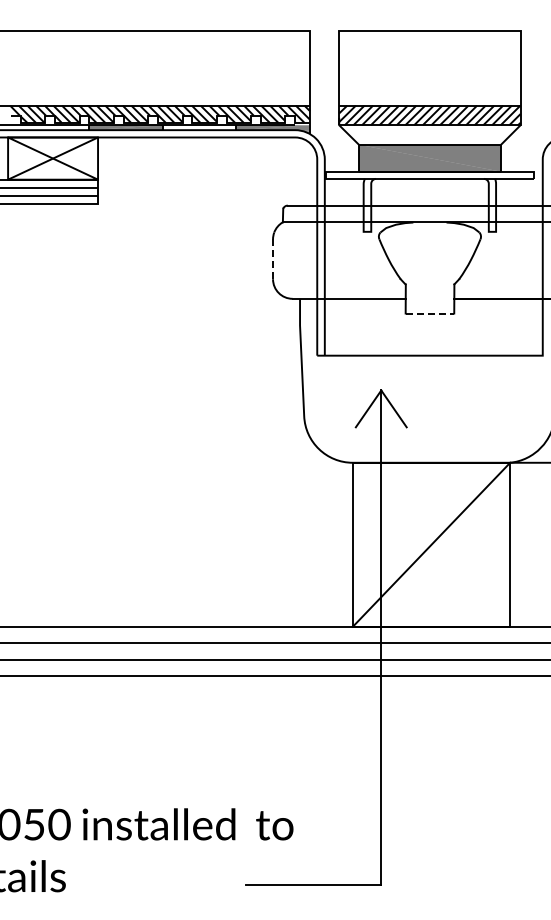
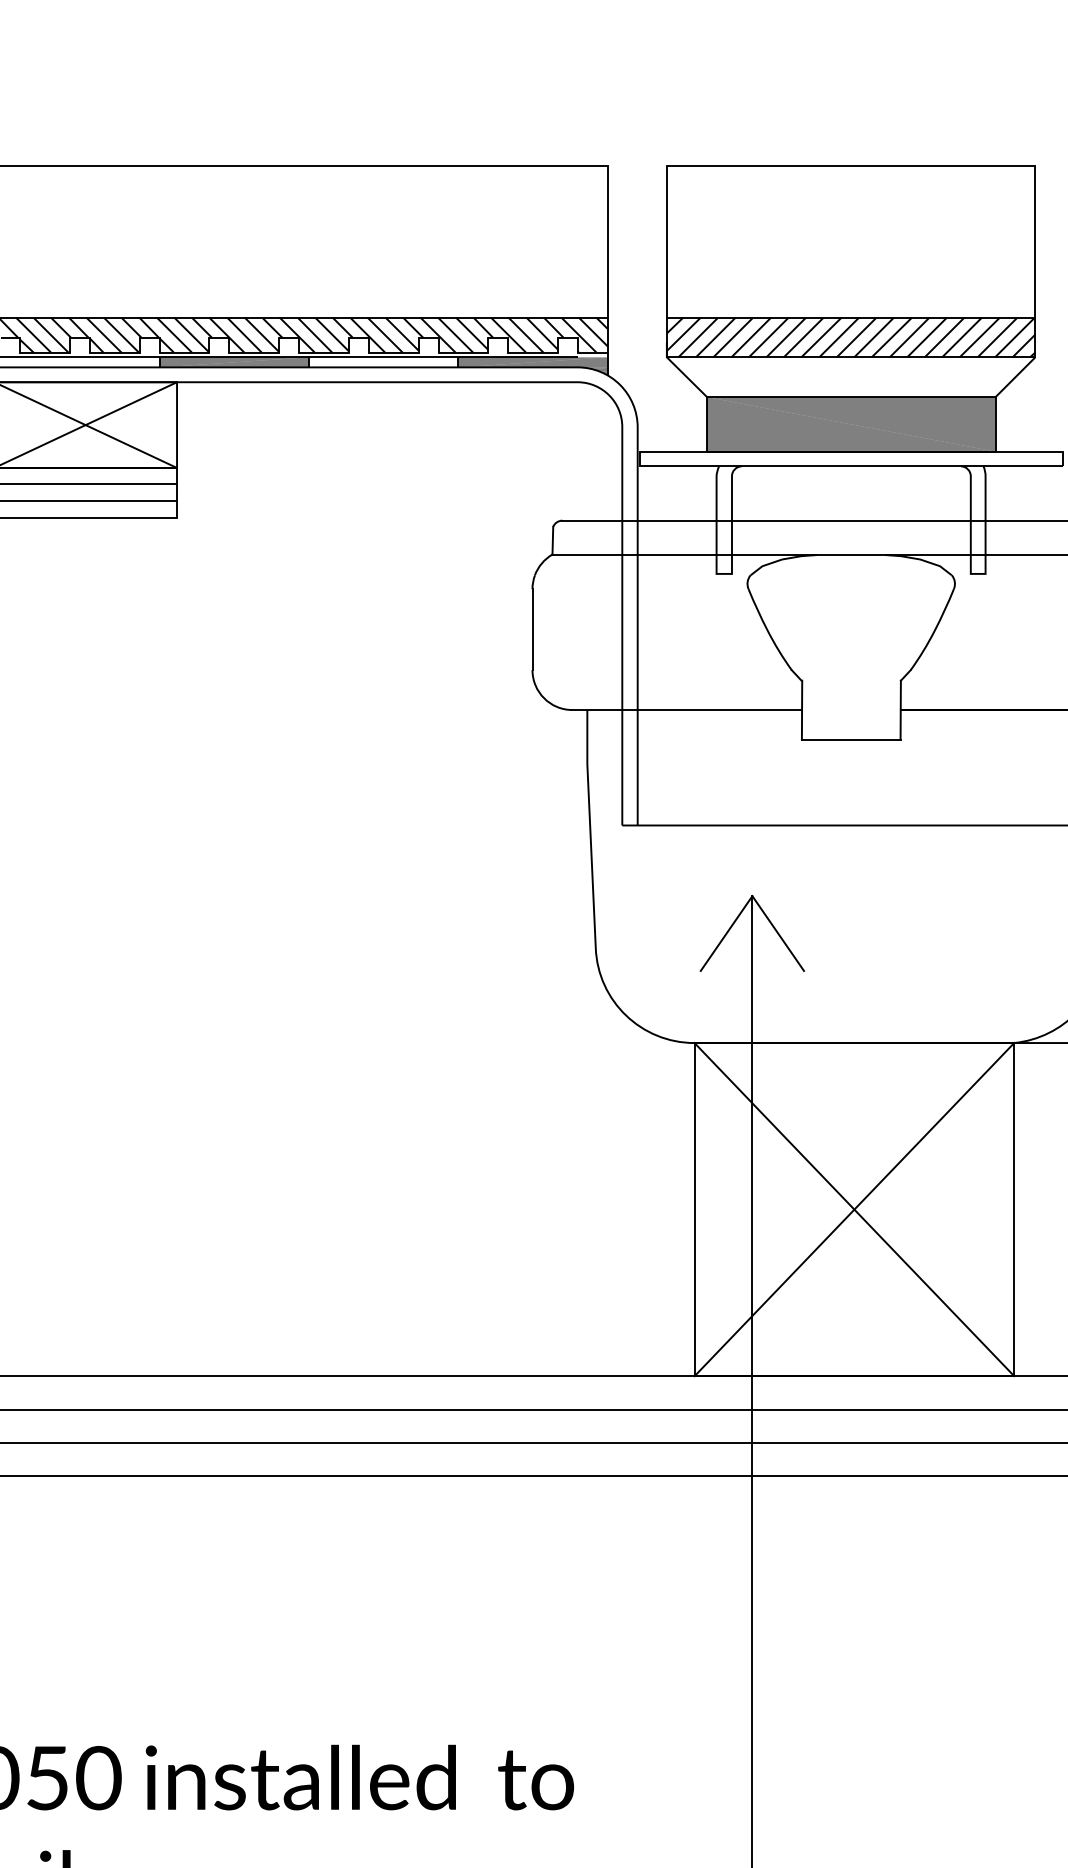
line: (273, 259) -> (533, 630), dashed -> solid
line: (430, 313) -> (852, 739), dashed -> solid
line: (431, 544) -> (854, 1209), added

